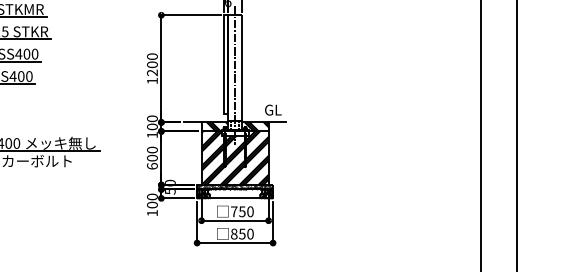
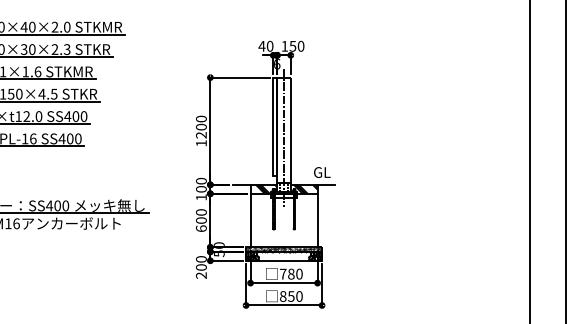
hatch: (234, 158) -> (283, 220), removed
text: (242, 211) -> (291, 273), 750 -> 780
text: (152, 213) -> (201, 275), 100 -> 200

